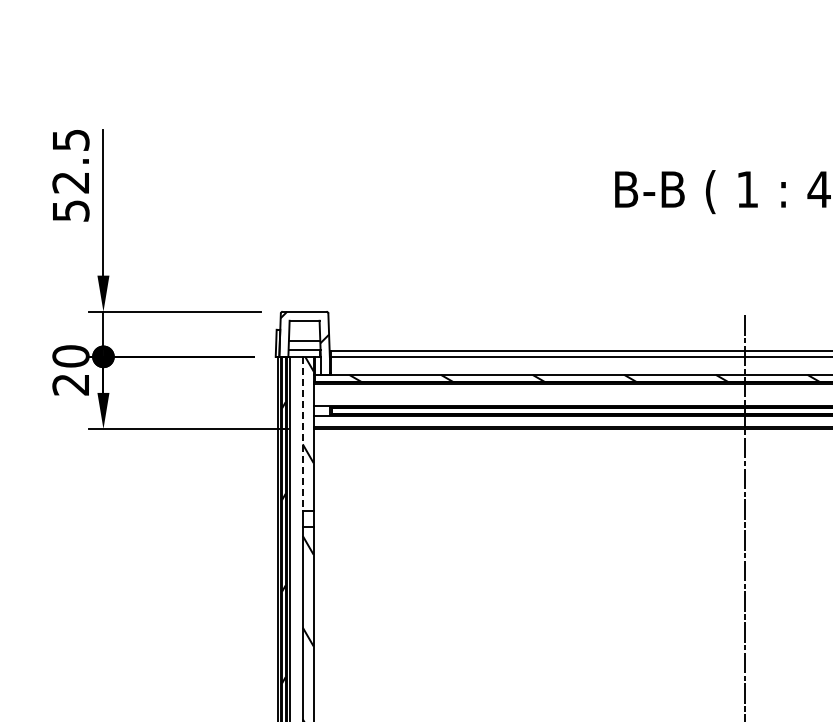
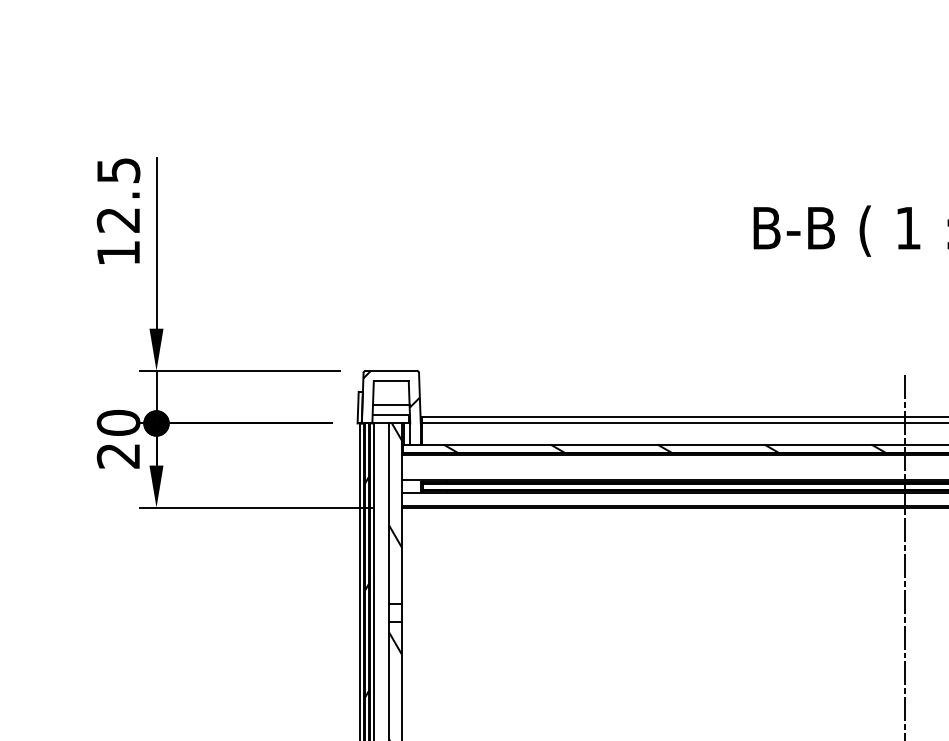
text: (71, 210) -> (119, 252), 52.5 -> 12.5
line: (302, 434) -> (388, 514), dashed -> solid

